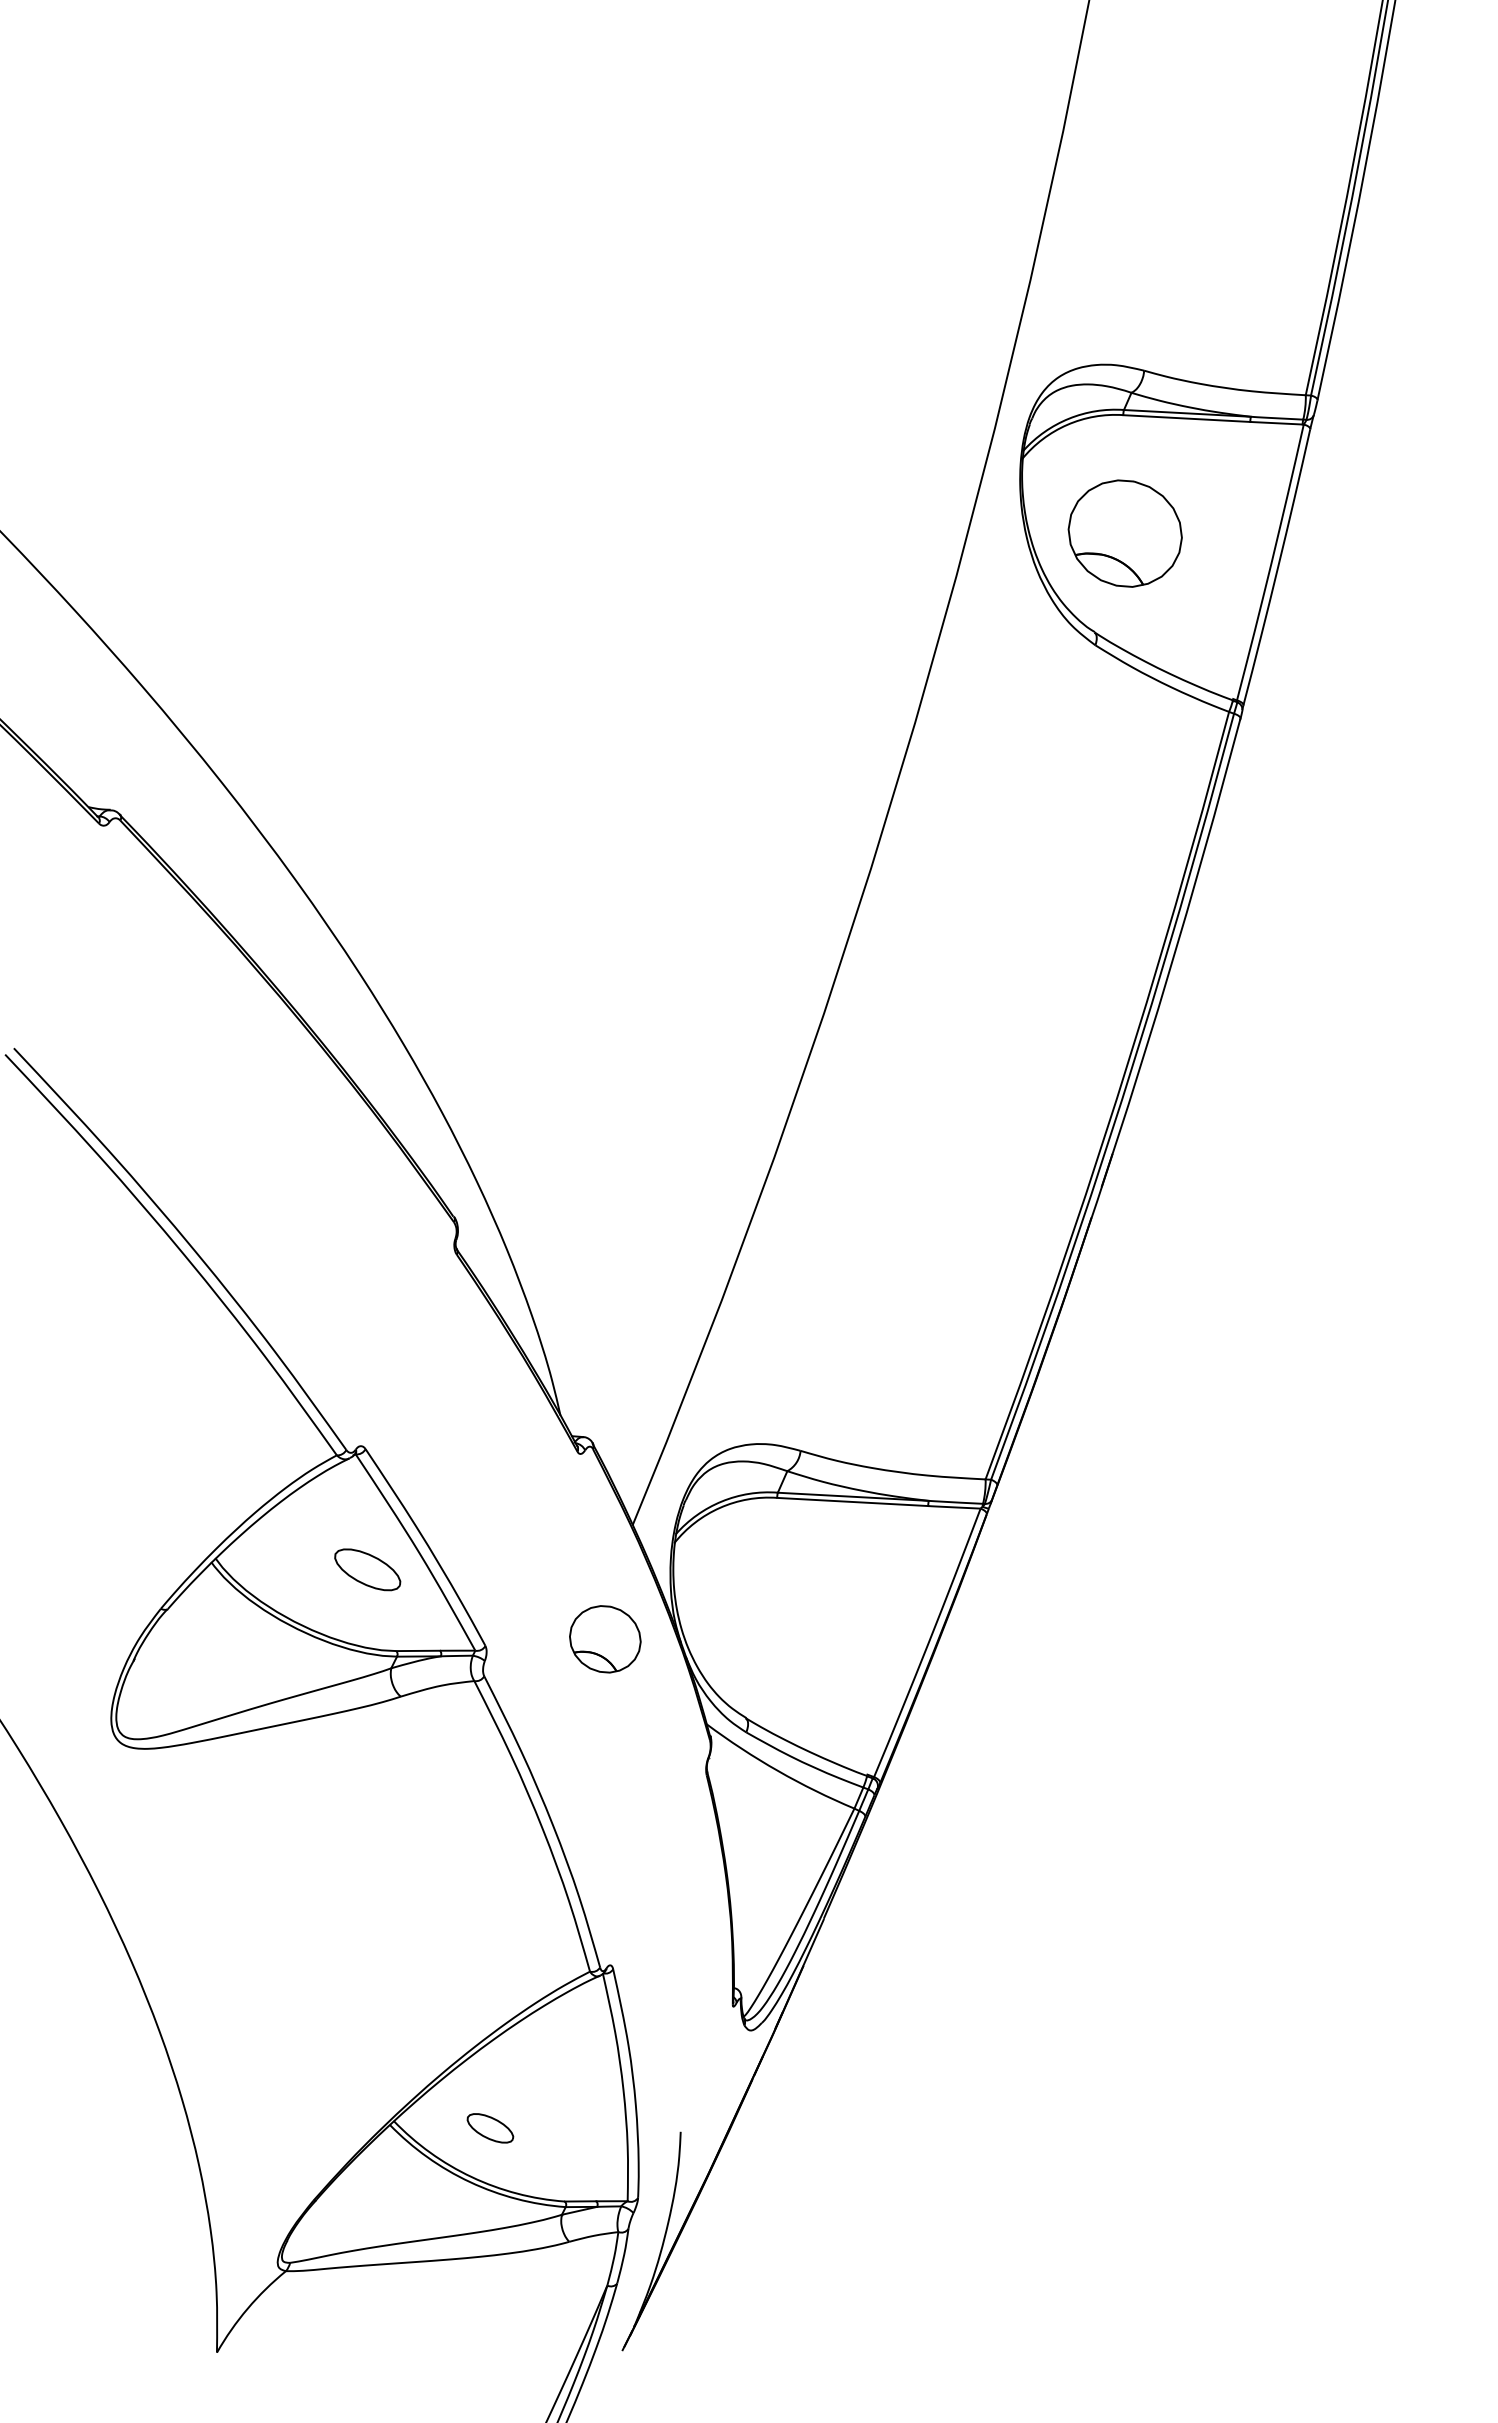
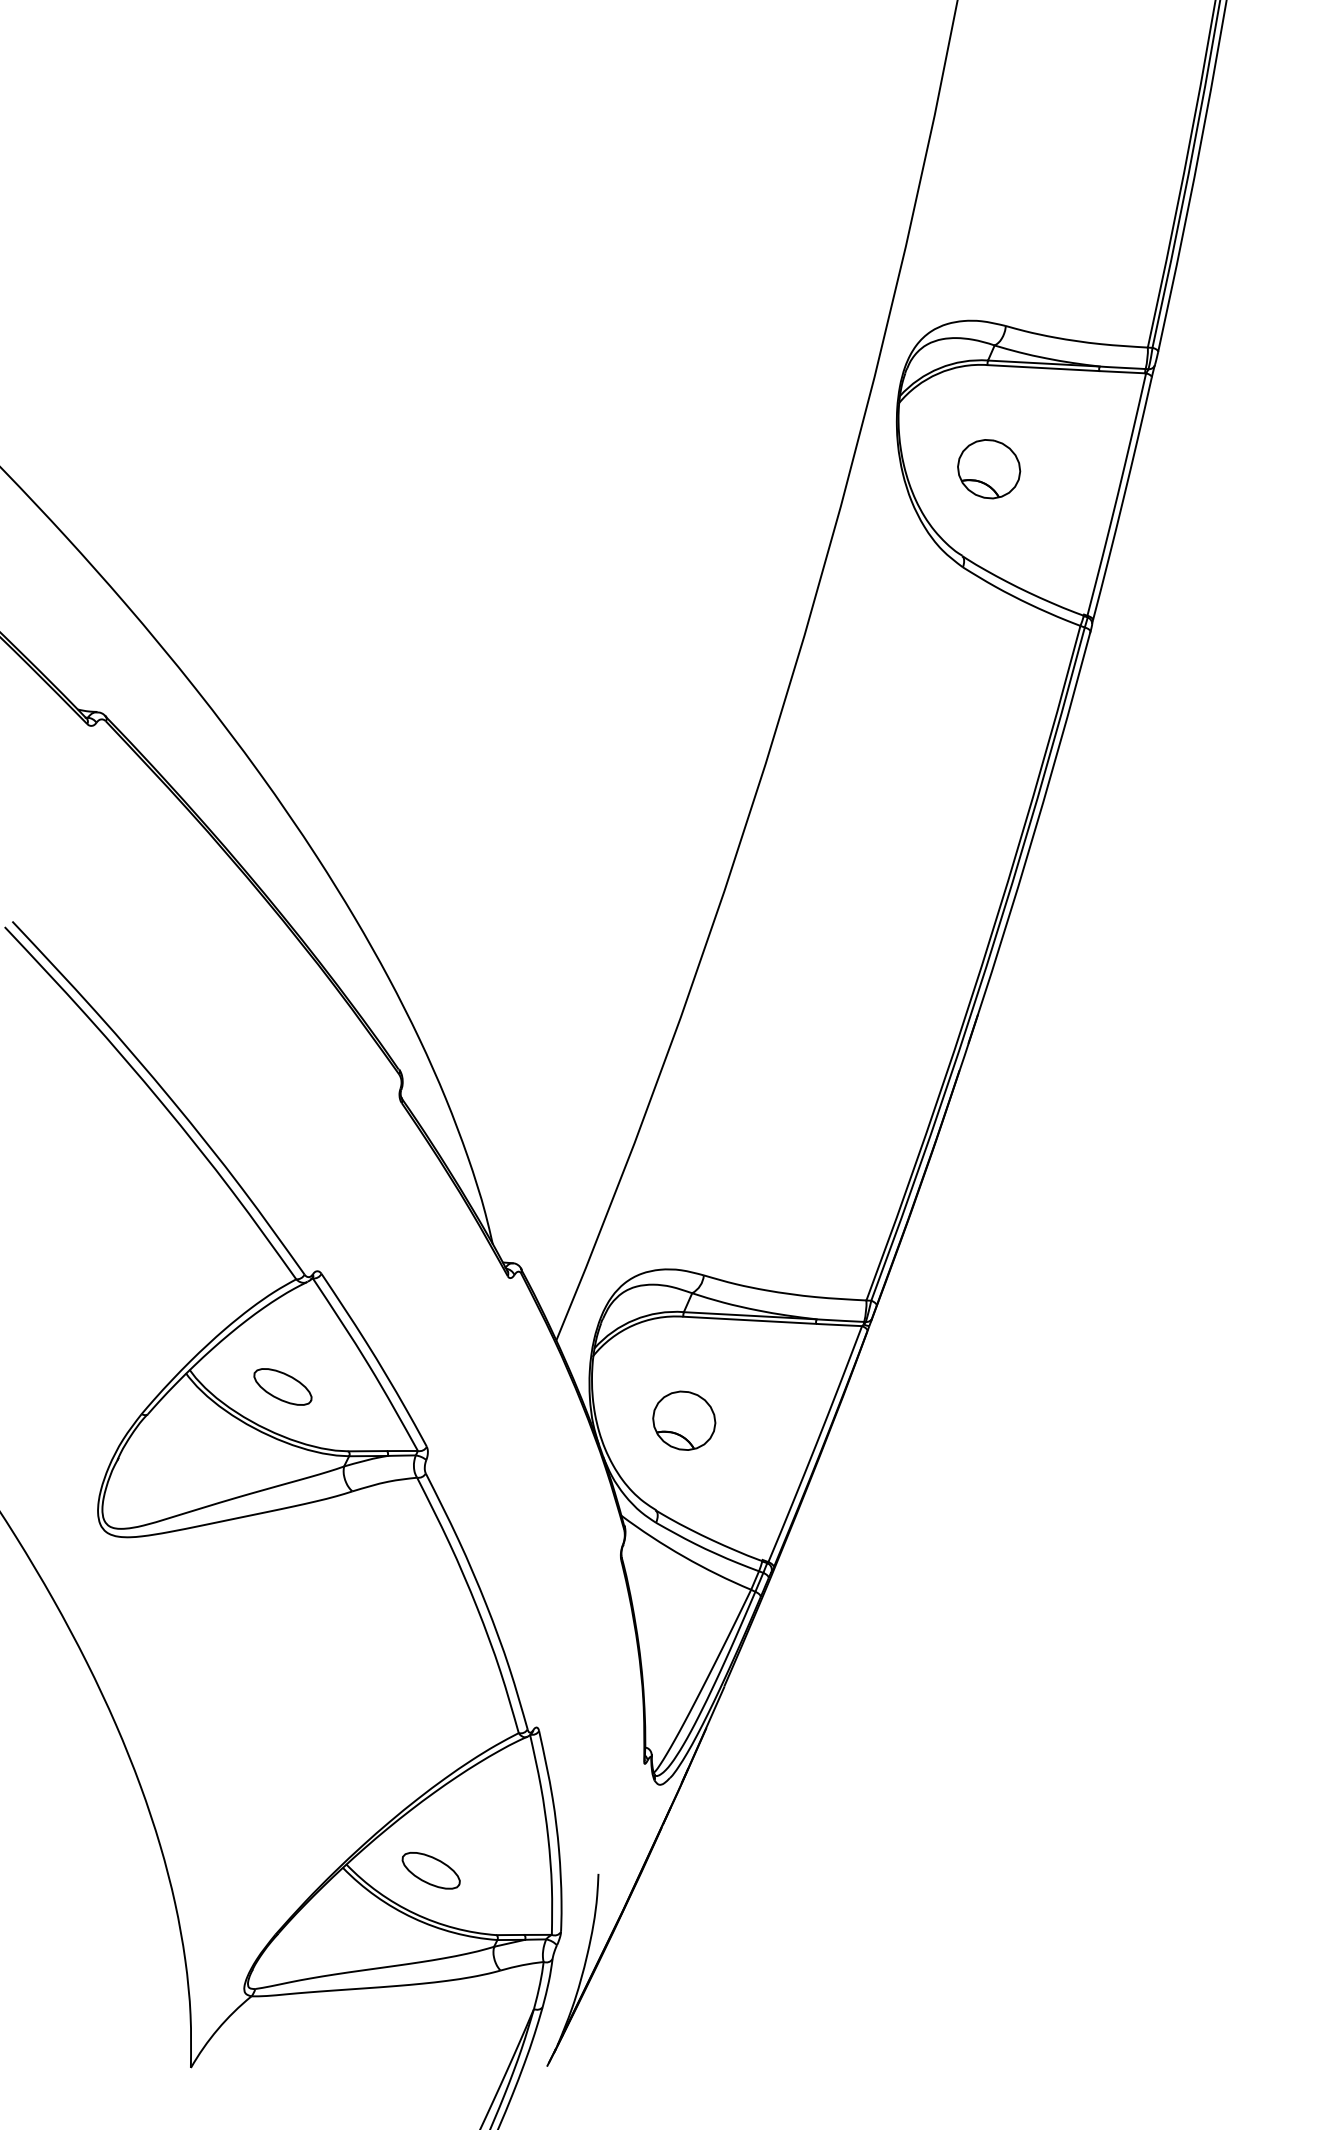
part: (1124, 533) -> (988, 469), size x0.62
part: (367, 1569) -> (282, 1386), moved
part: (605, 1639) -> (684, 1420), moved
part: (490, 2128) -> (431, 1870), size x1.43

